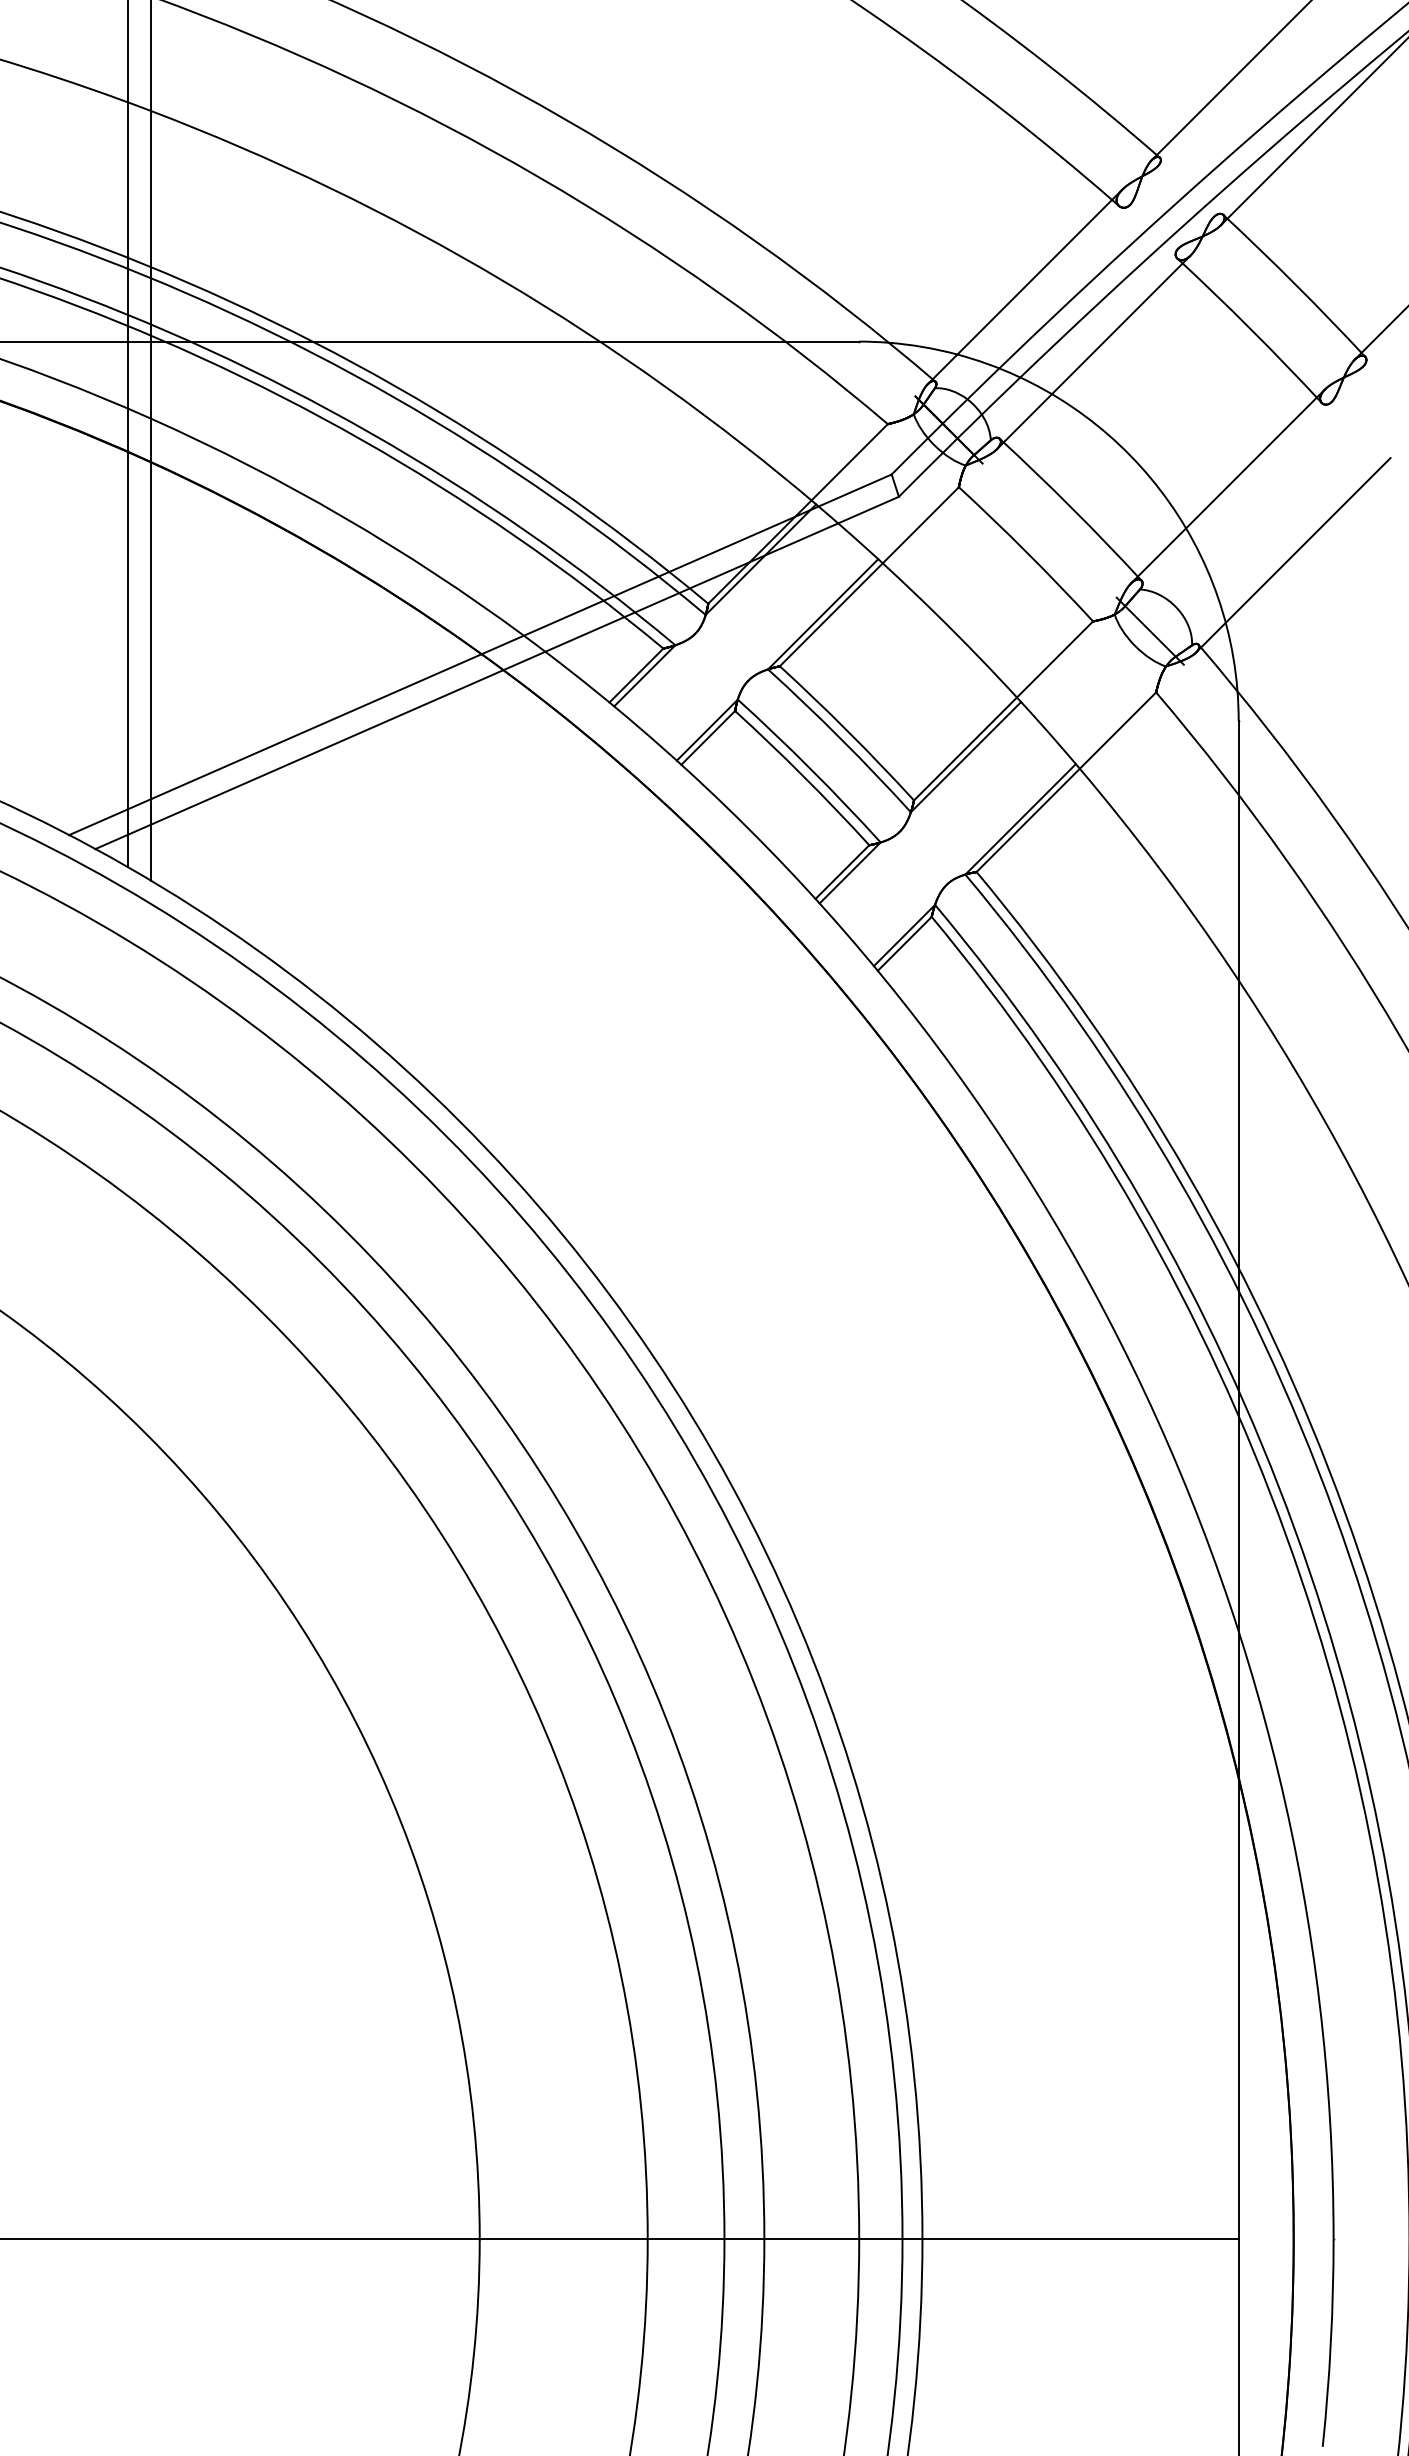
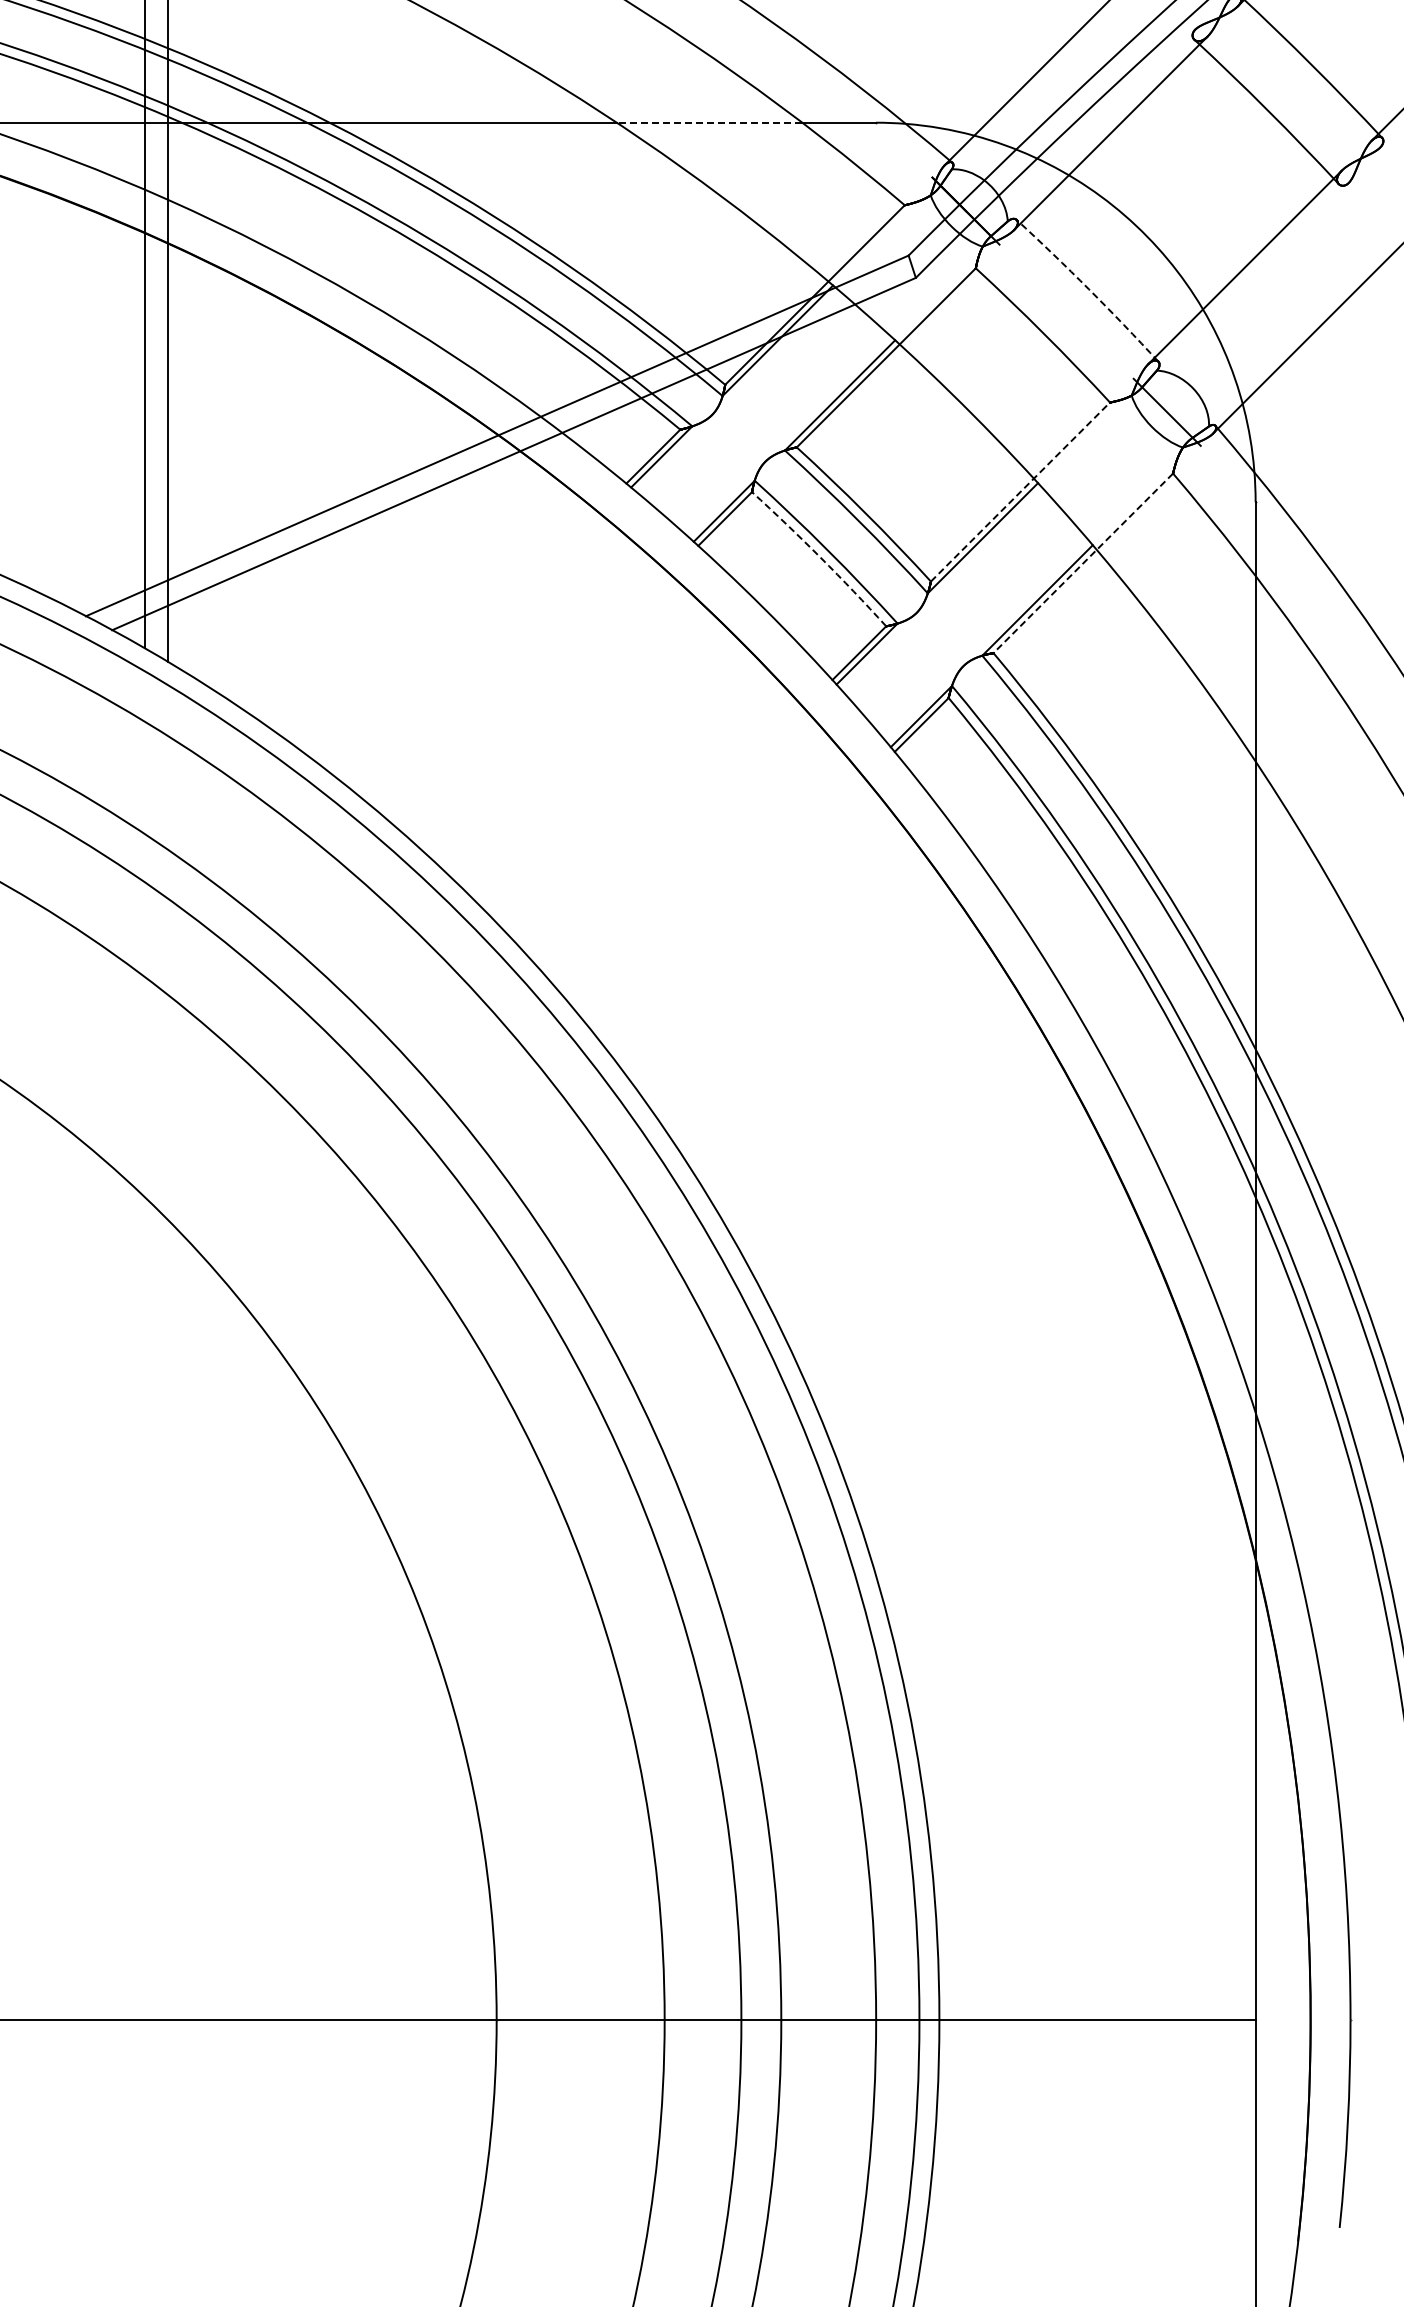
line: (692, 341) -> (709, 122), solid -> dashed
arc: (1072, 508) -> (1089, 289), solid -> dashed
line: (1003, 710) -> (1020, 491), solid -> dashed
arc: (803, 776) -> (820, 557), solid -> dashed
line: (1066, 782) -> (1083, 563), solid -> dashed

